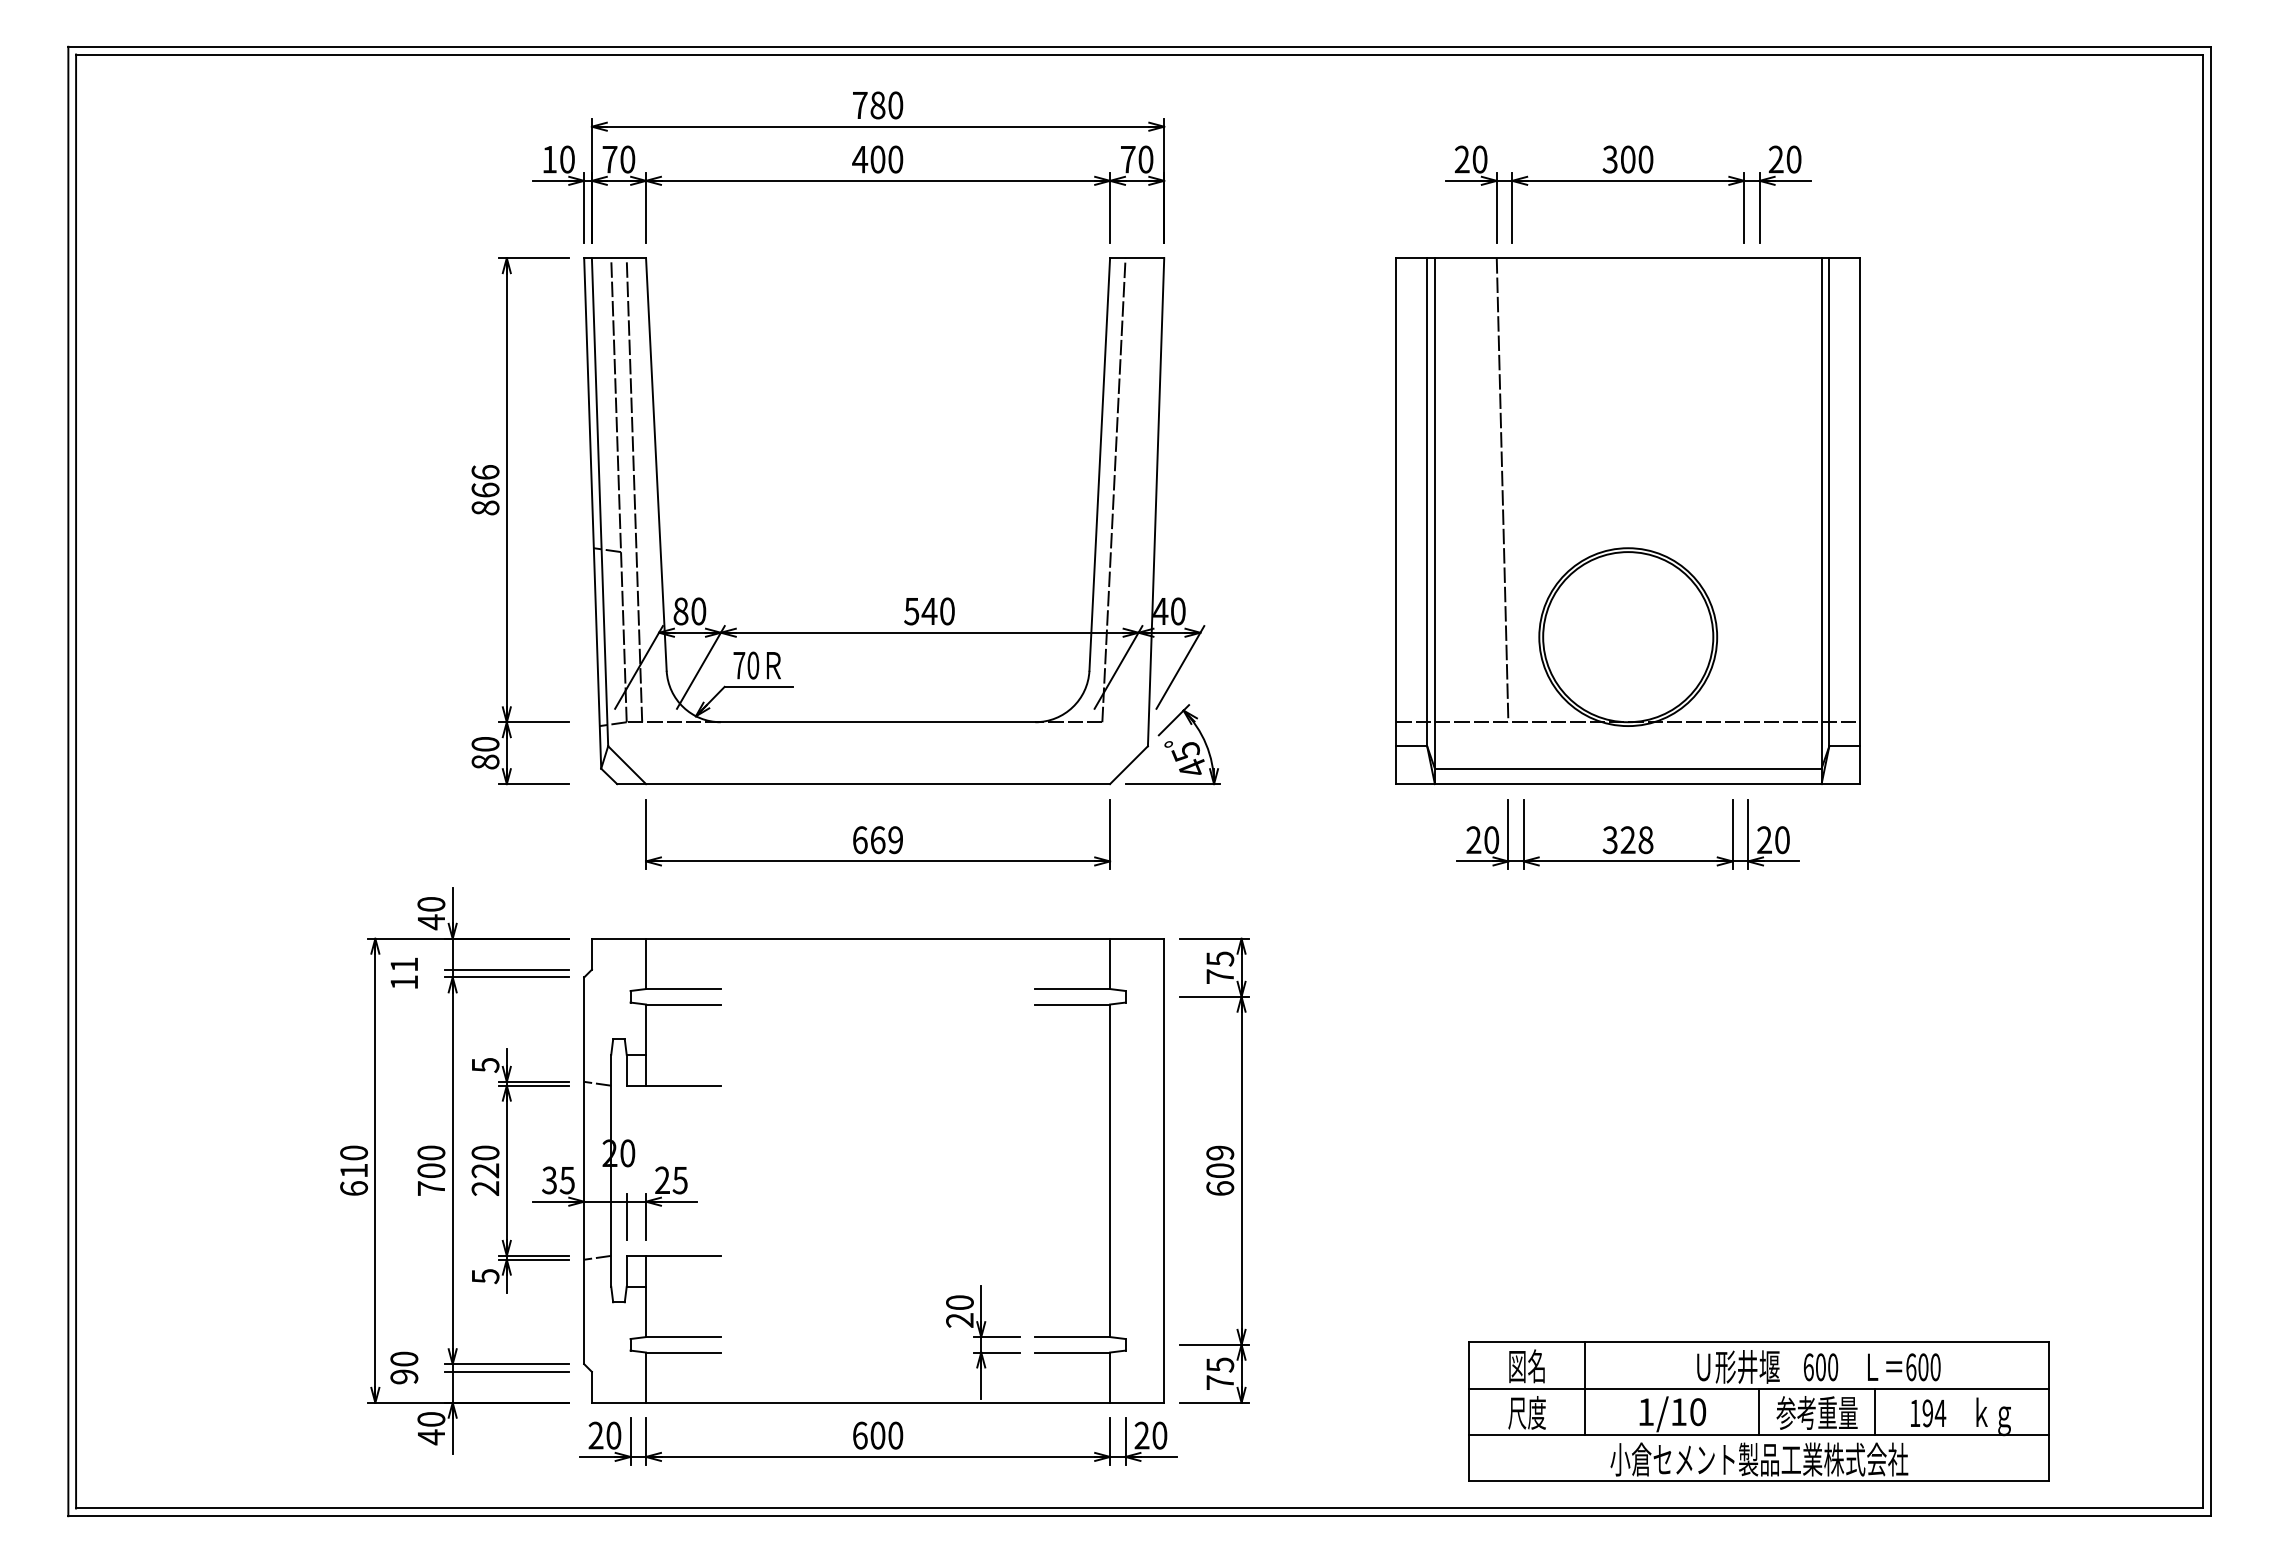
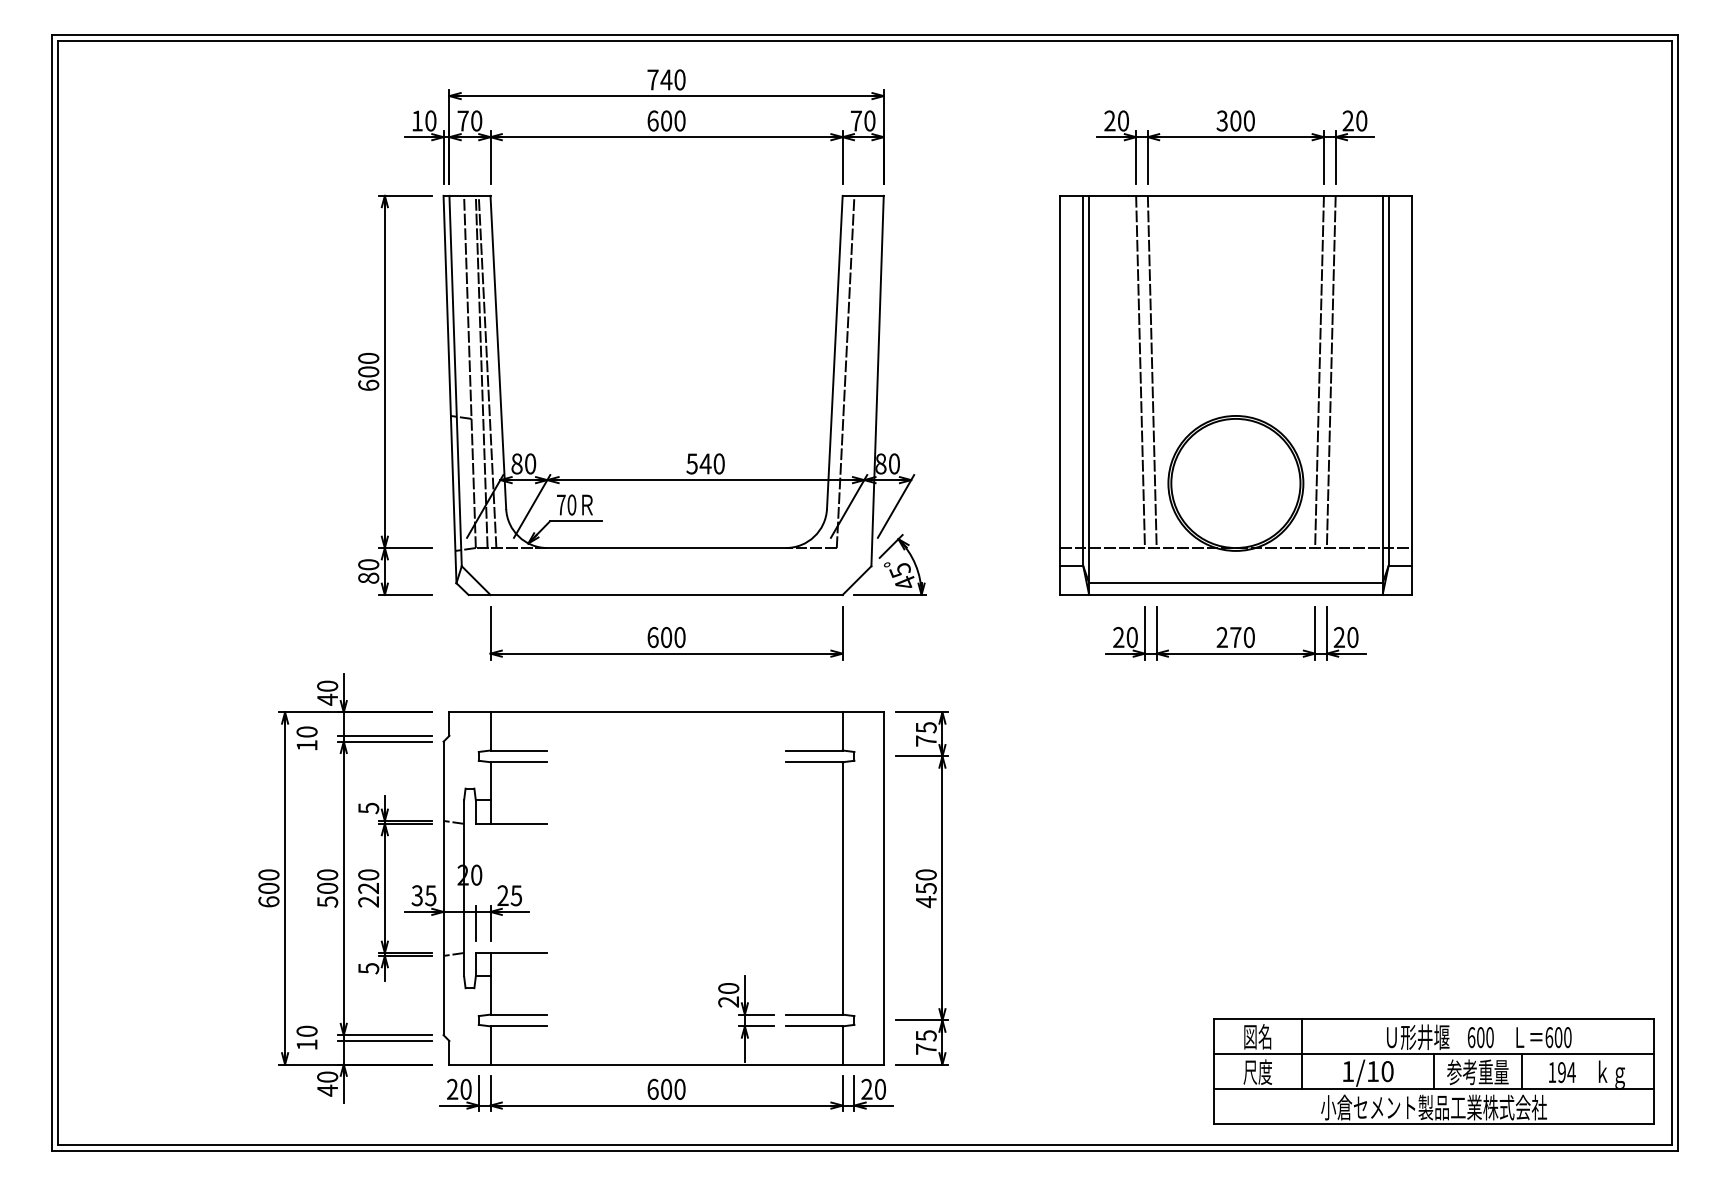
text: (877, 105) -> (666, 79), 780 -> 740
text: (860, 159) -> (653, 120), 400 -> 600
text: (485, 490) -> (368, 372), 866 -> 600
line: (641, 490) -> (487, 372), added
line: (1517, 490) -> (1151, 372), added
line: (1738, 490) -> (1319, 372), added
line: (1753, 490) -> (1330, 372), added
text: (1160, 611) -> (880, 463), 40 -> 80
text: (886, 840) -> (672, 637), 669 -> 600
text: (1627, 840) -> (1235, 637), 328 -> 270
text: (404, 964) -> (307, 731), 11 -> 10
text: (354, 1170) -> (269, 888), 610 -> 600
text: (1220, 1170) -> (926, 888), 609 -> 450
text: (431, 1188) -> (327, 901), 700 -> 500
text: (404, 1376) -> (307, 1044), 90 -> 10
part: (1758, 1411) -> (1433, 1071), moved

